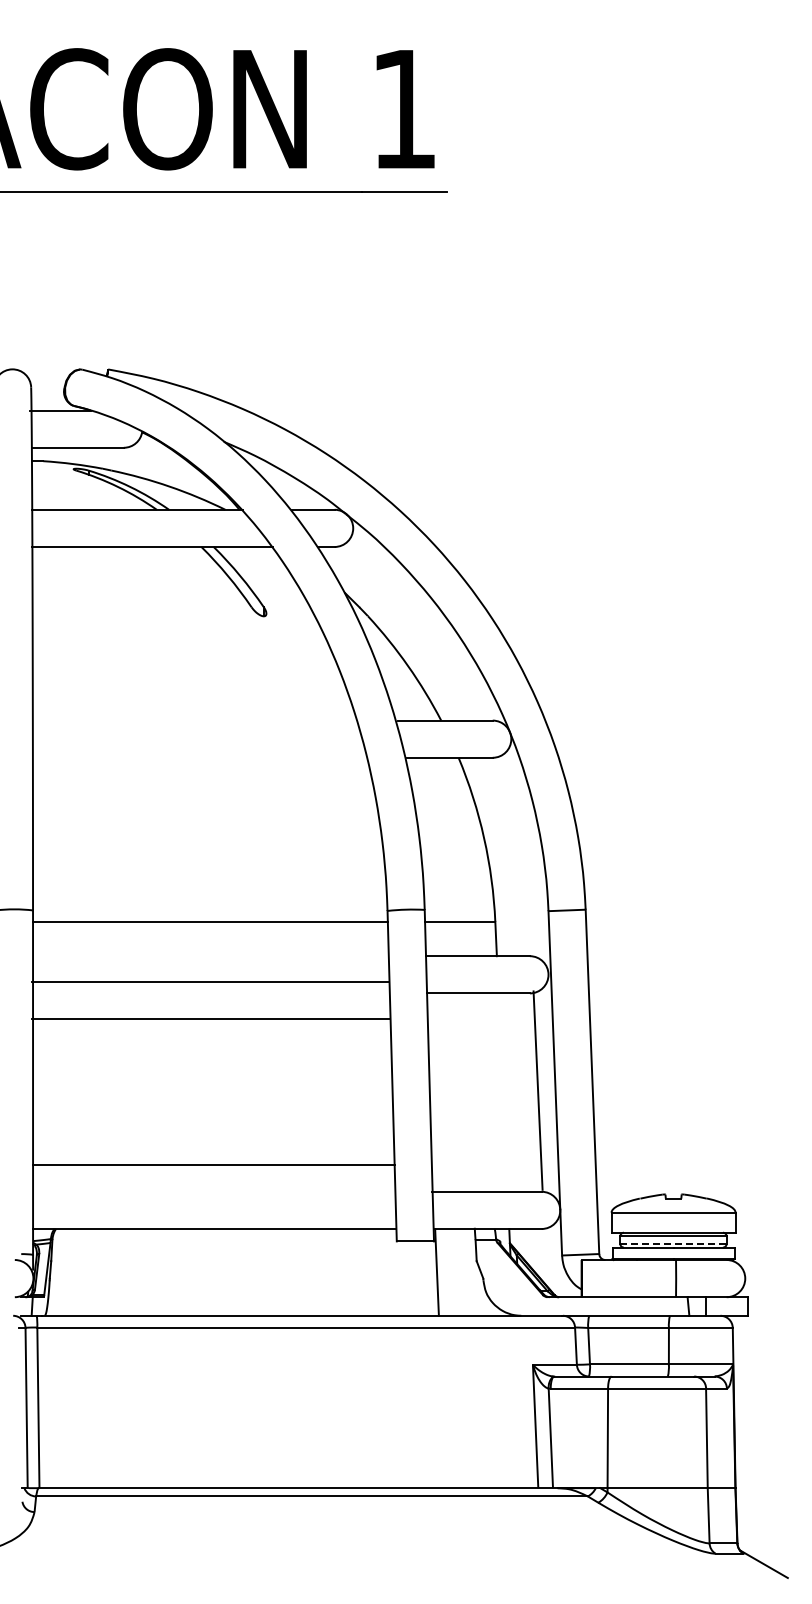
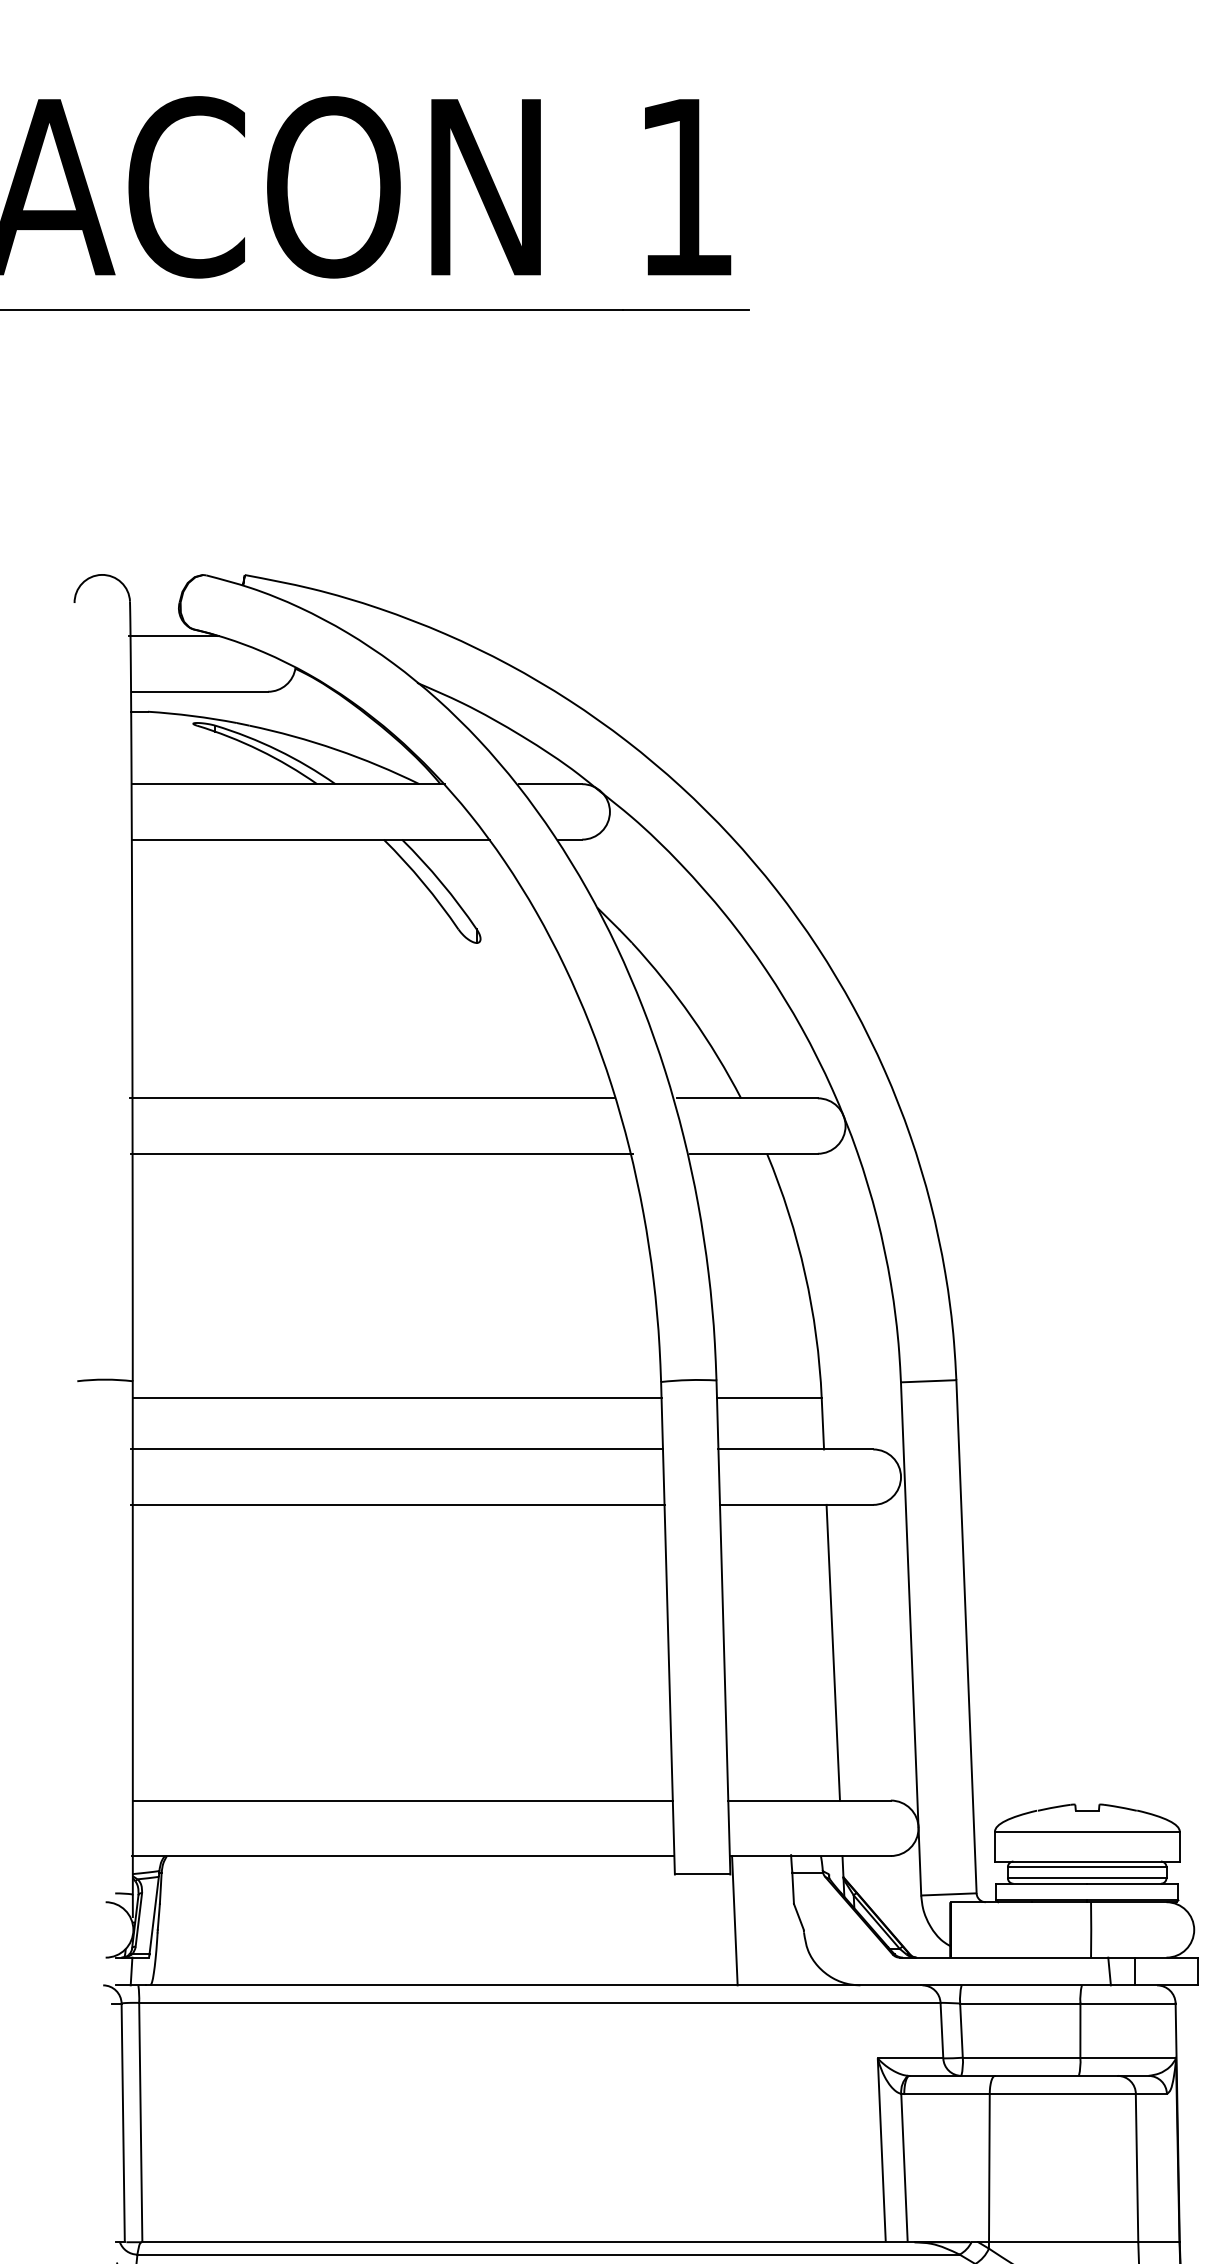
line: (193, 720) -> (371, 1098), added
line: (200, 757) -> (382, 1153), added
line: (209, 982) -> (395, 1449), moved
line: (210, 1019) -> (397, 1505), moved
line: (537, 1090) -> (832, 1652), moved
line: (214, 1164) -> (403, 1800), moved
line: (673, 1243) -> (1087, 1877), dashed -> solid

